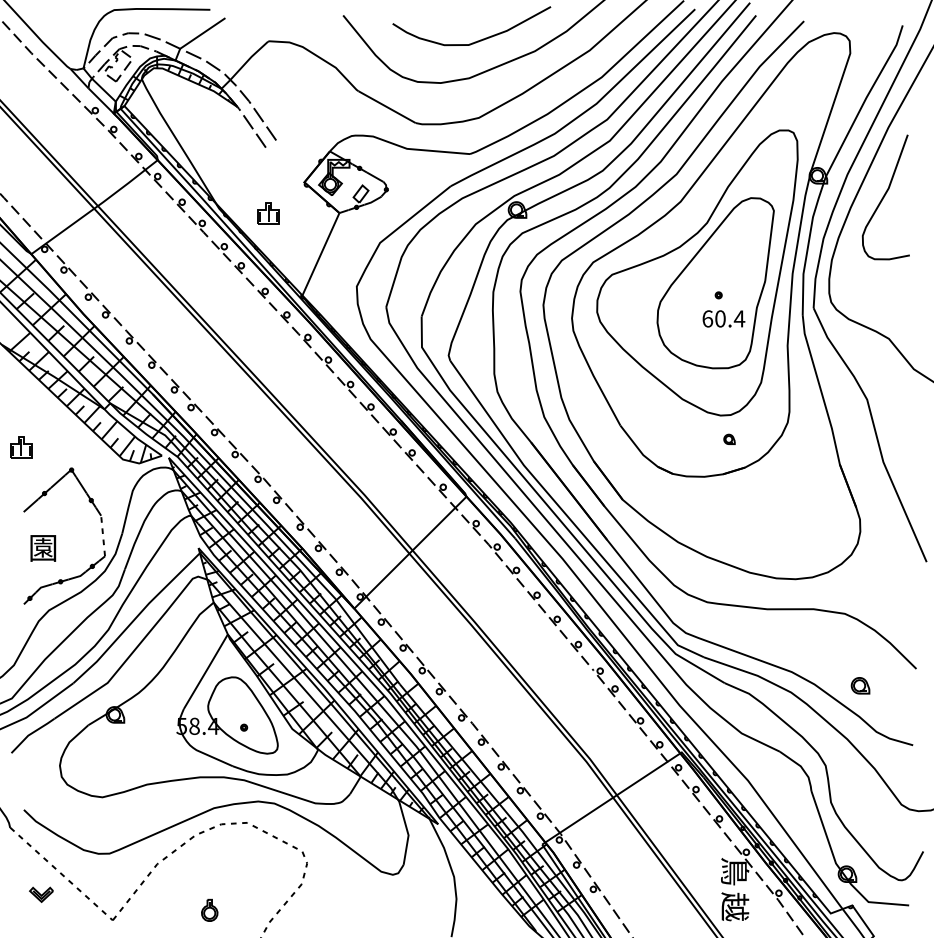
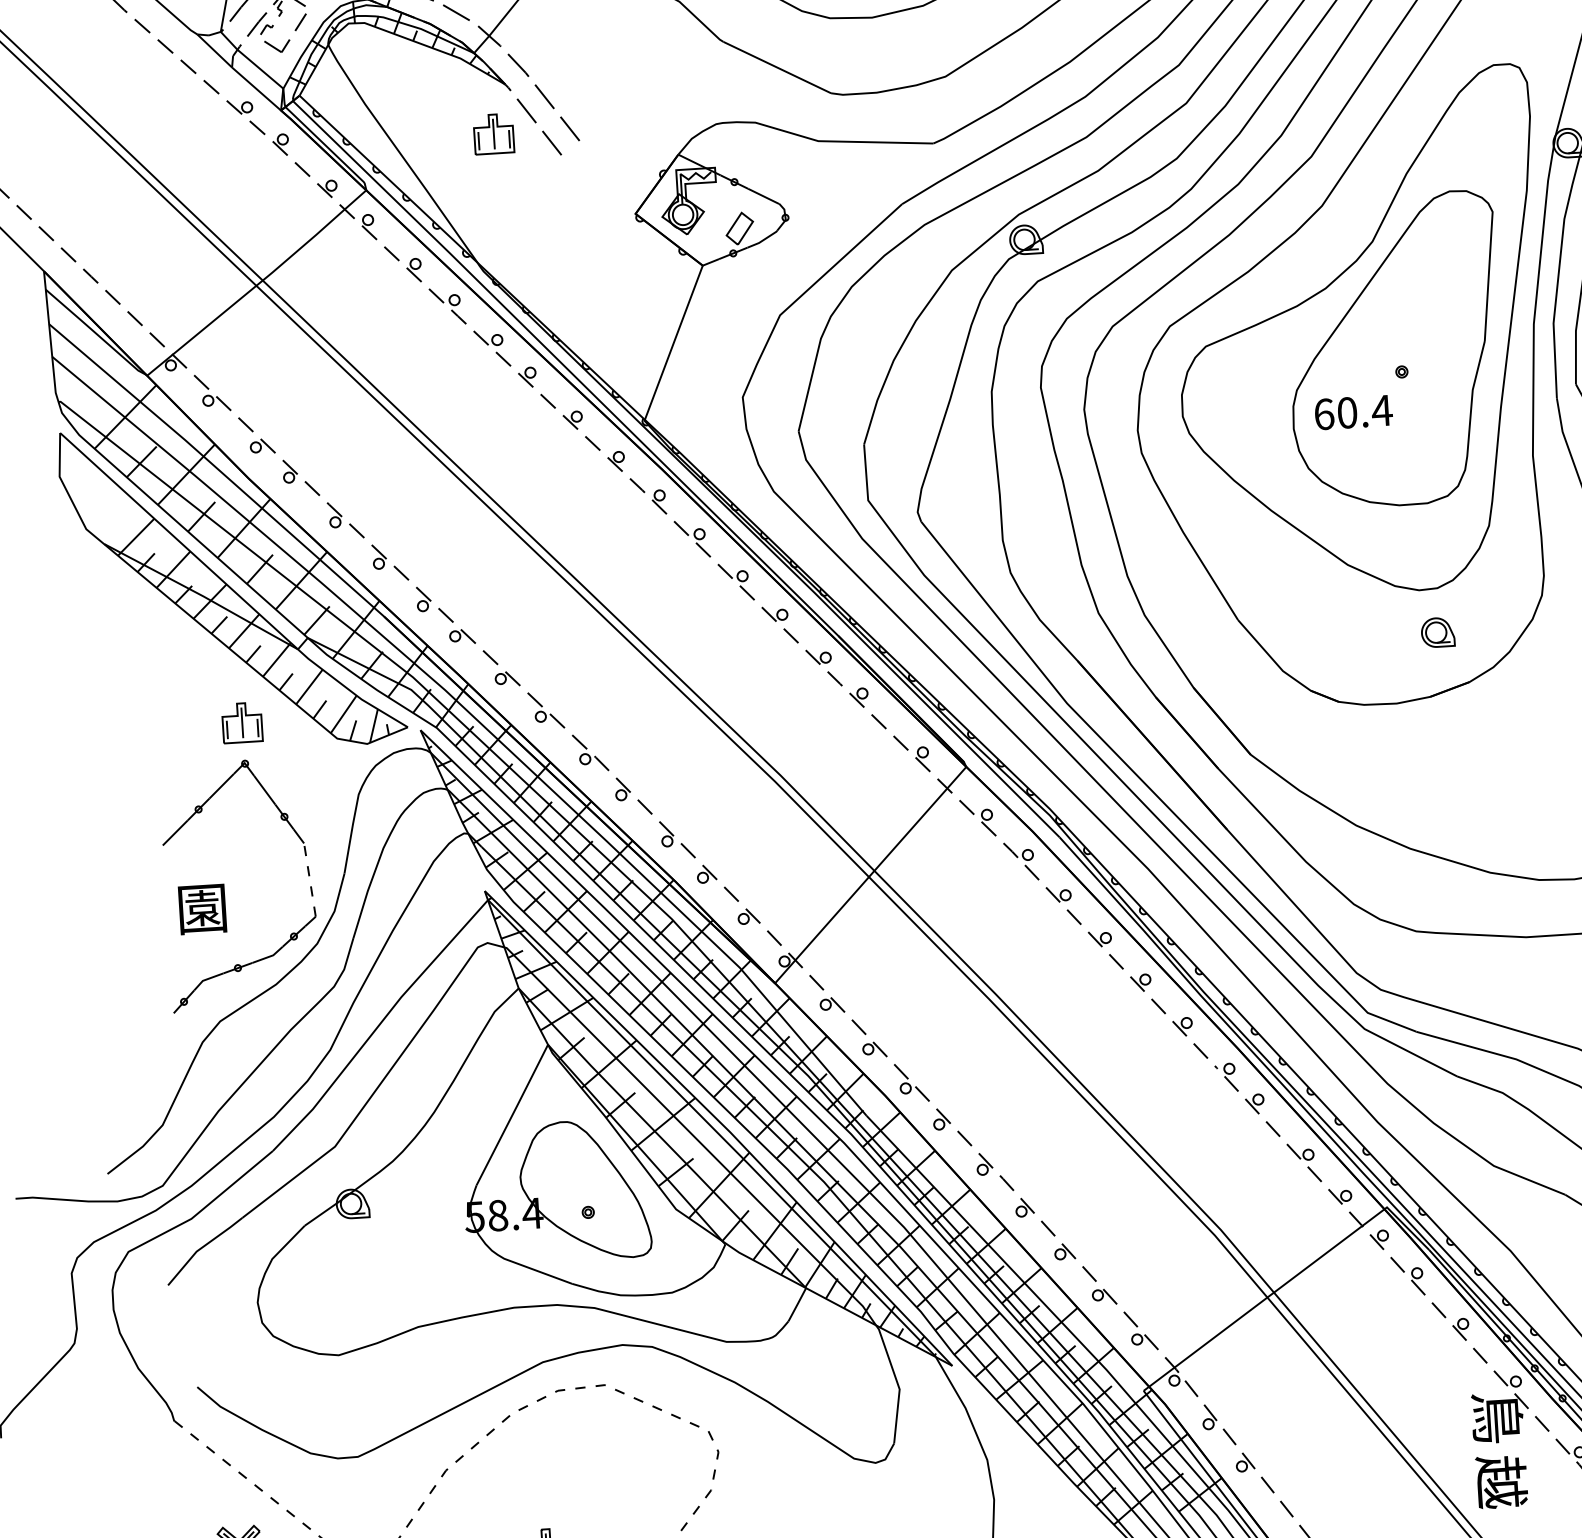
part: (268, 213) -> (493, 133), moved
text: (723, 318) -> (1352, 411), moved
part: (729, 439) -> (1437, 632), size x1.67
part: (21, 447) -> (242, 722), moved

